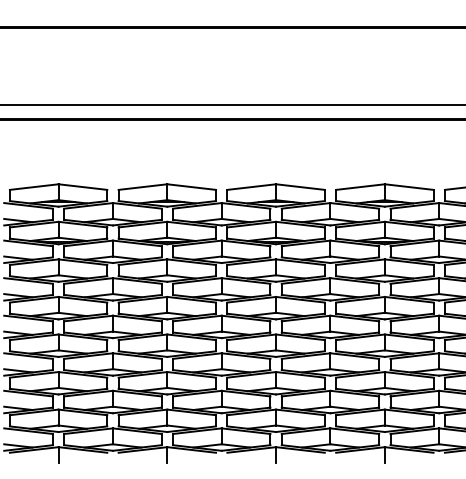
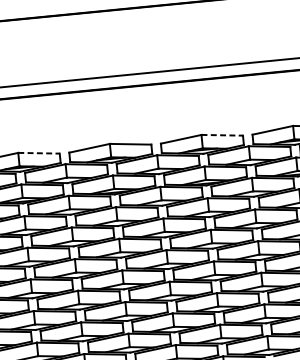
line: (191, 187) -> (38, 153), solid -> dashed
line: (409, 187) -> (222, 135), solid -> dashed

